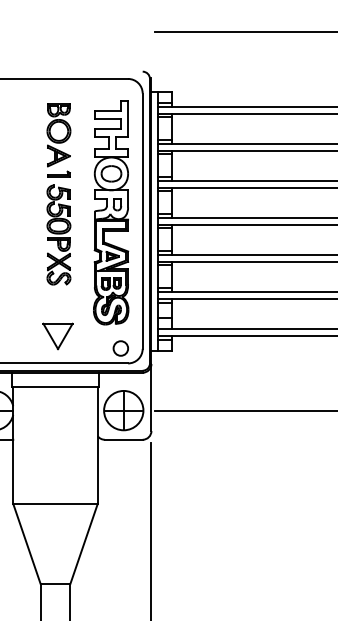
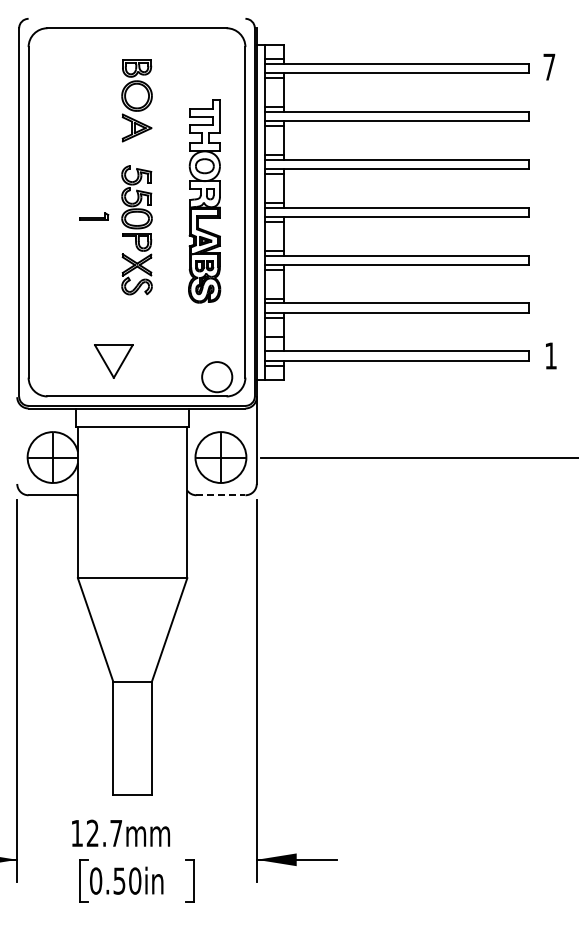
part: (59, 174) -> (94, 216), moved
part: (111, 212) -> (204, 201), size x0.7
part: (57, 336) -> (113, 361), moved
circle: (120, 348) -> (216, 376), size x1.6
line: (123, 439) -> (220, 495), solid -> dashed

